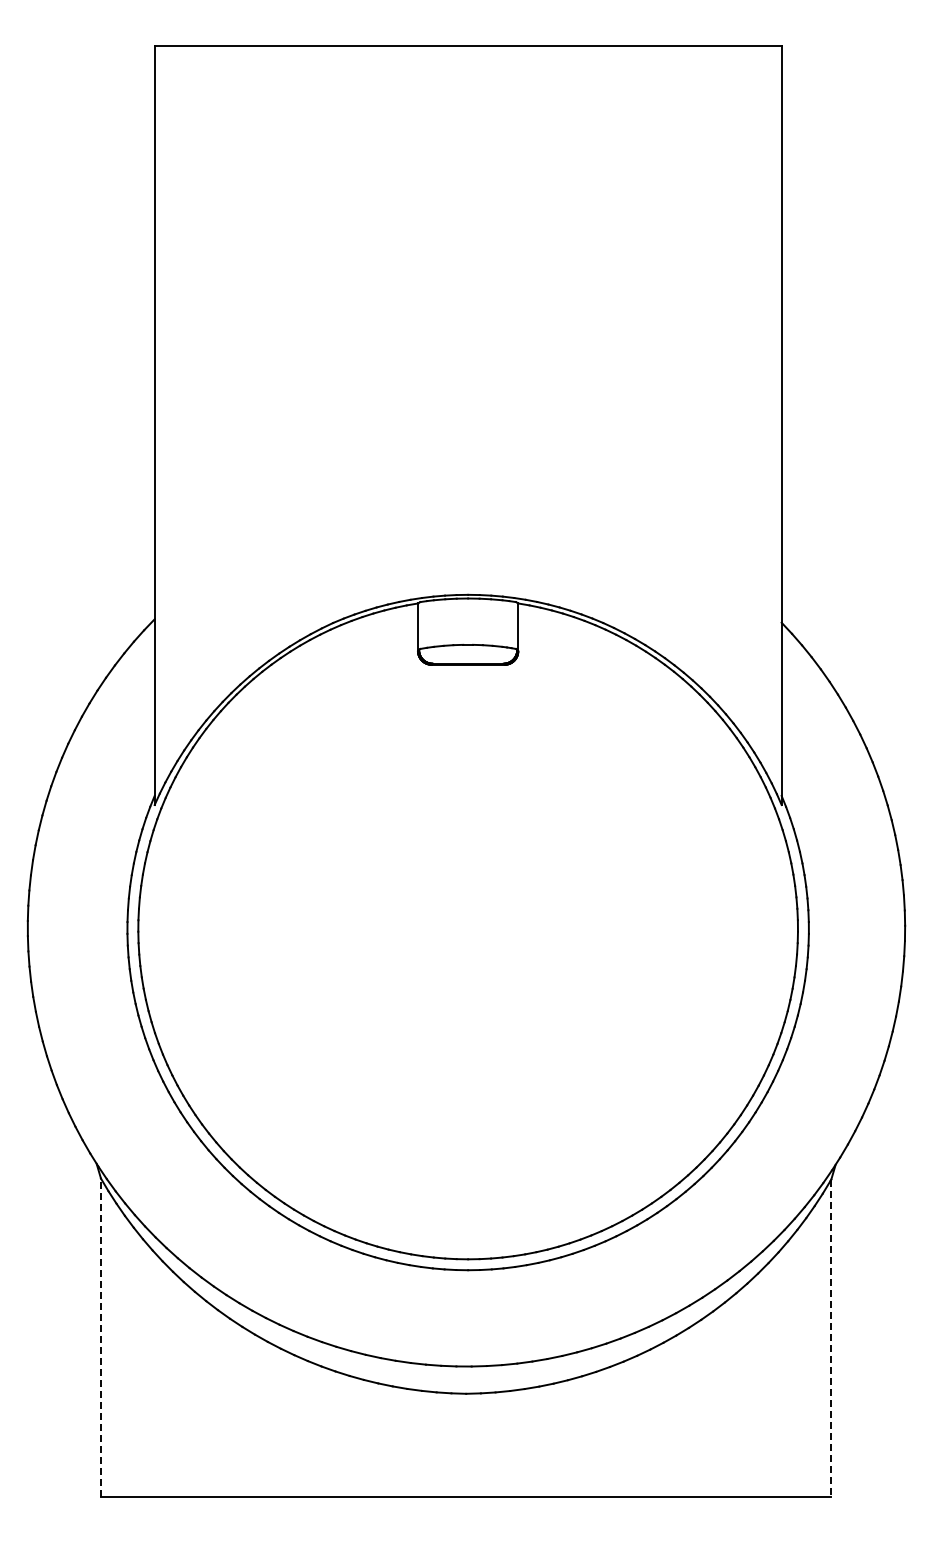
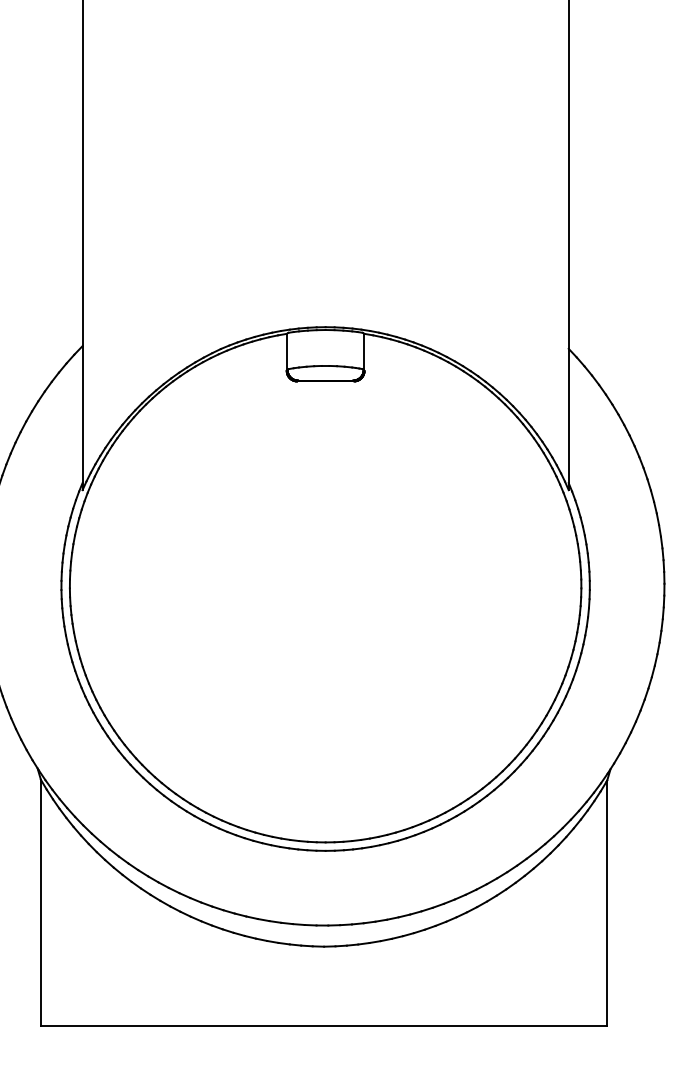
line: (100, 1337) -> (40, 903), dashed -> solid
line: (831, 1338) -> (607, 903), dashed -> solid

